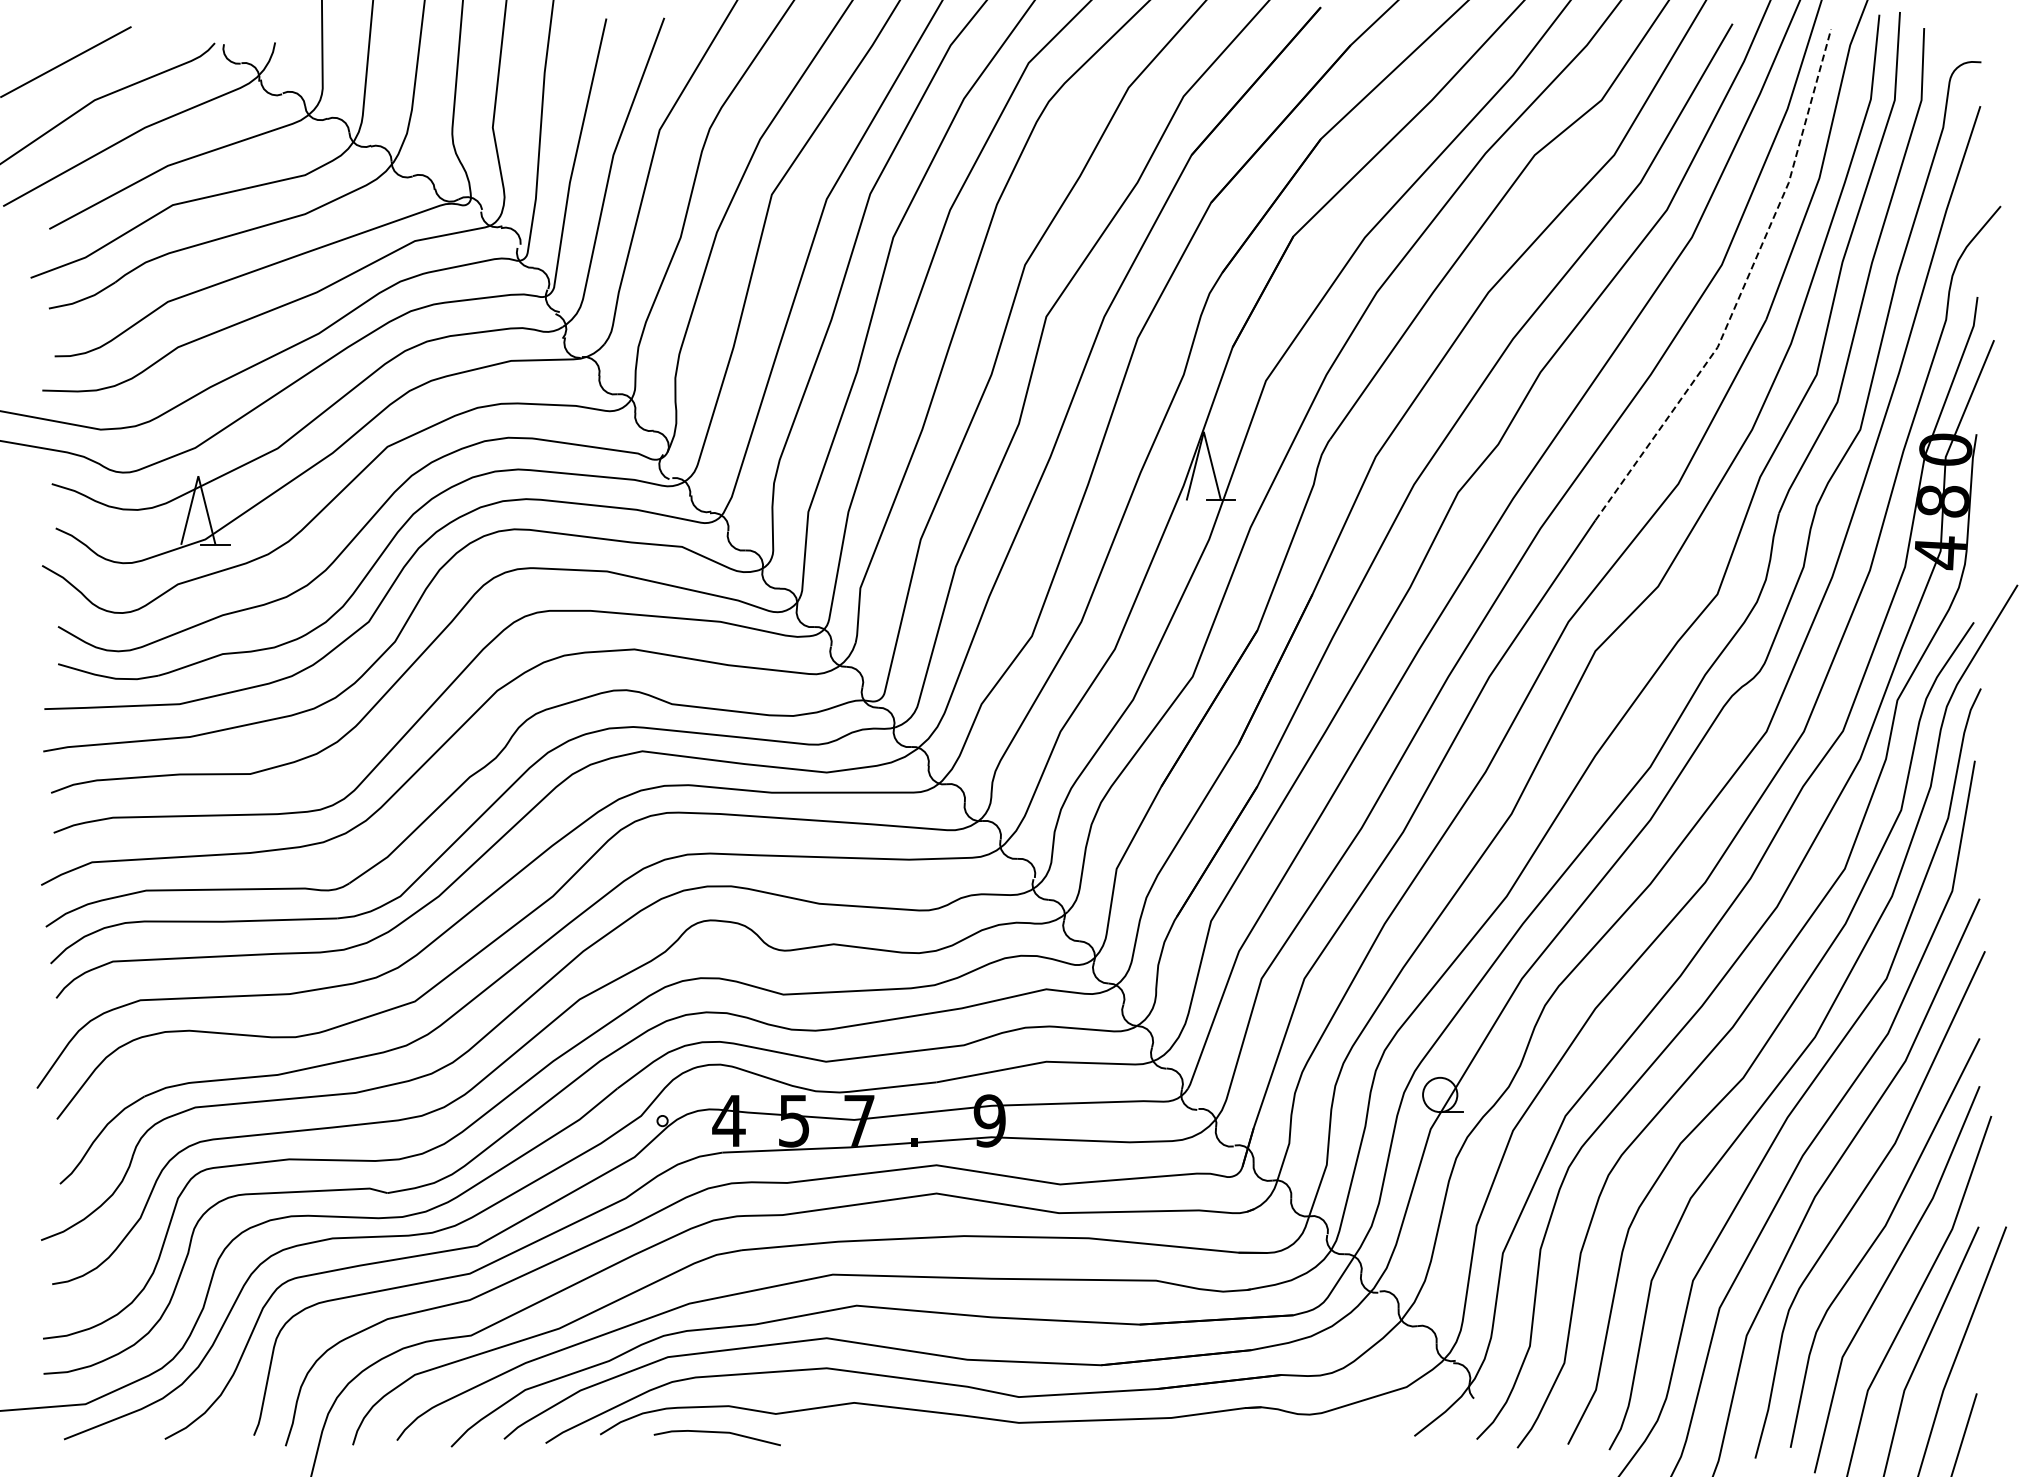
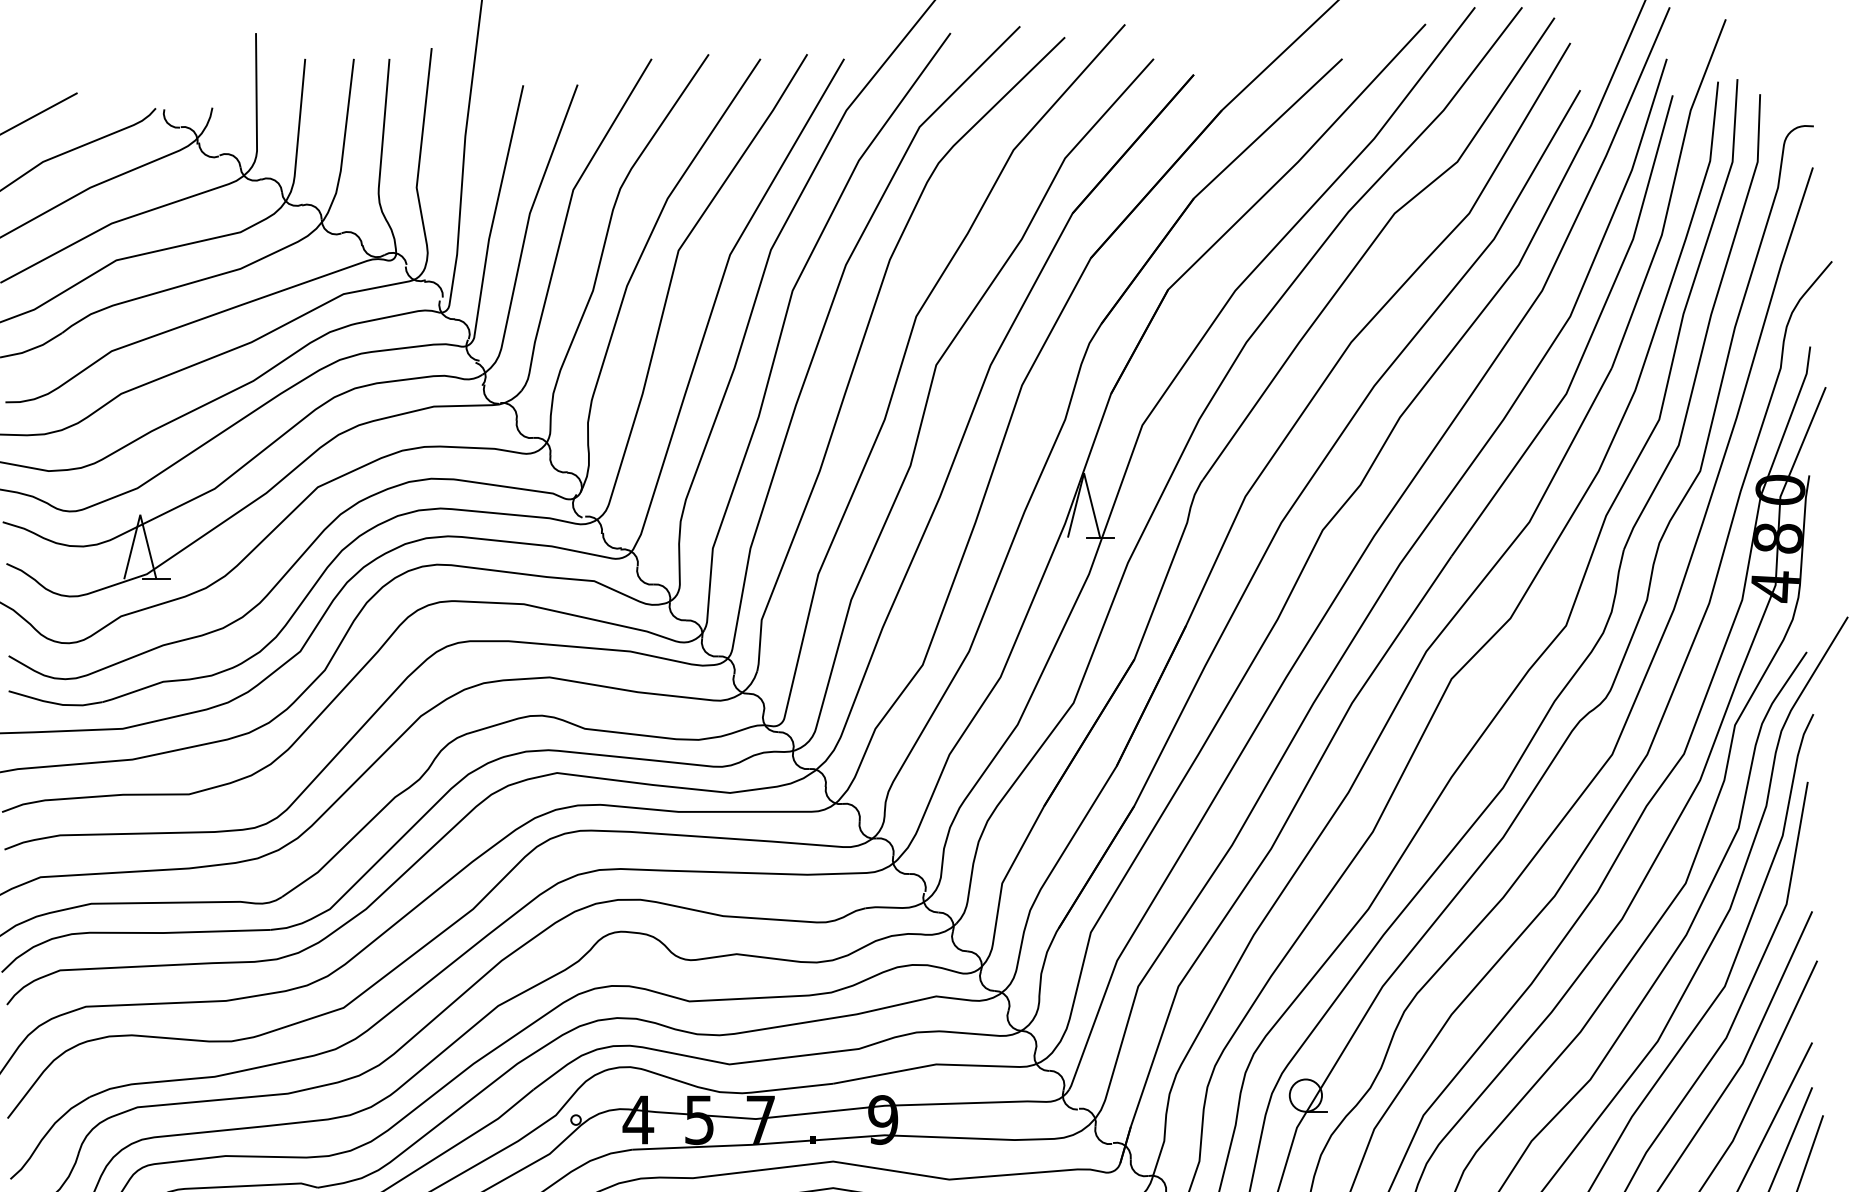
line: (1743, 288) -> (1590, 338), dashed -> solid

